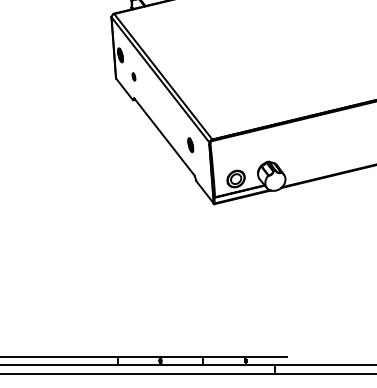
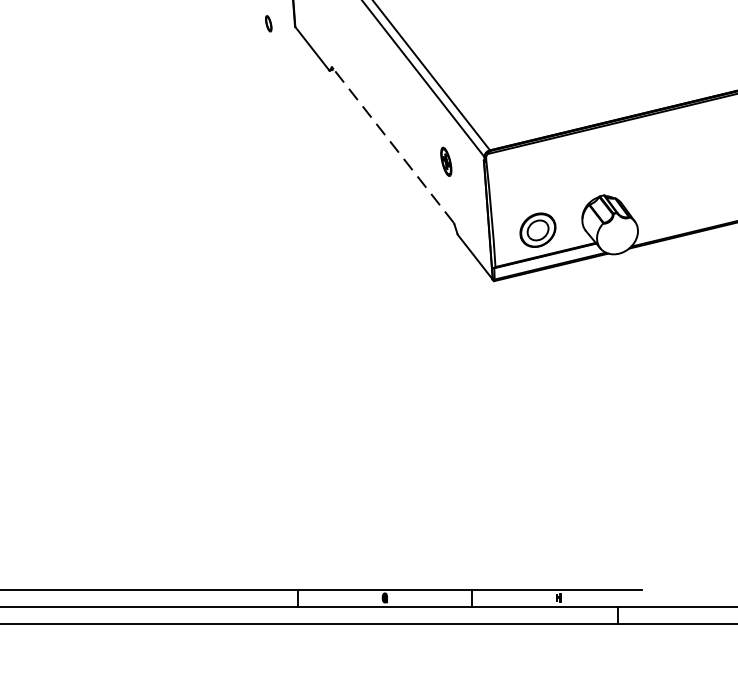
part: (133, 76) -> (267, 22), moved
line: (164, 137) -> (393, 146), solid -> dashed

